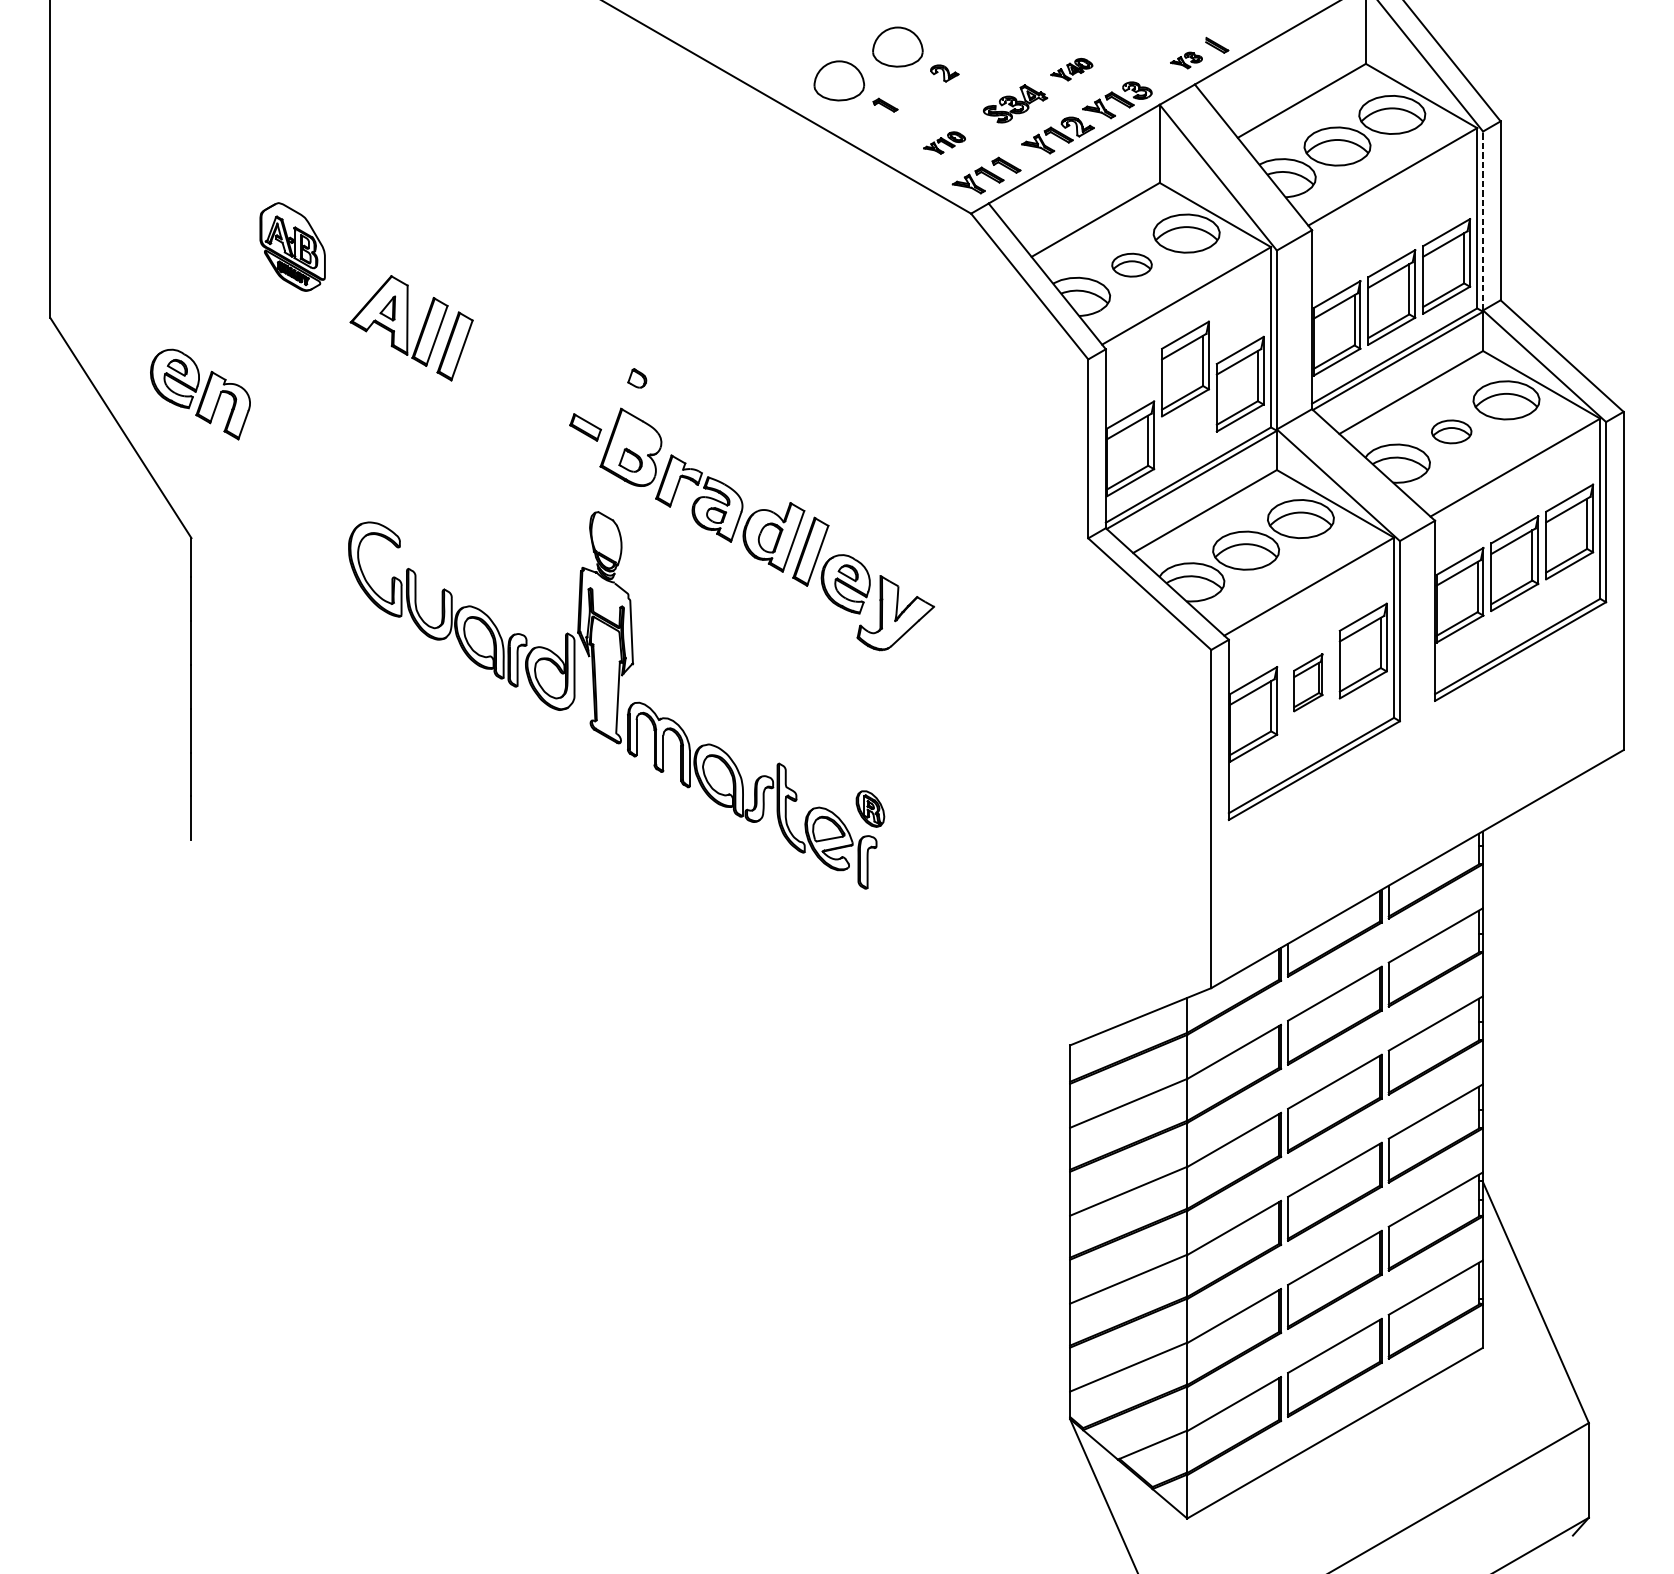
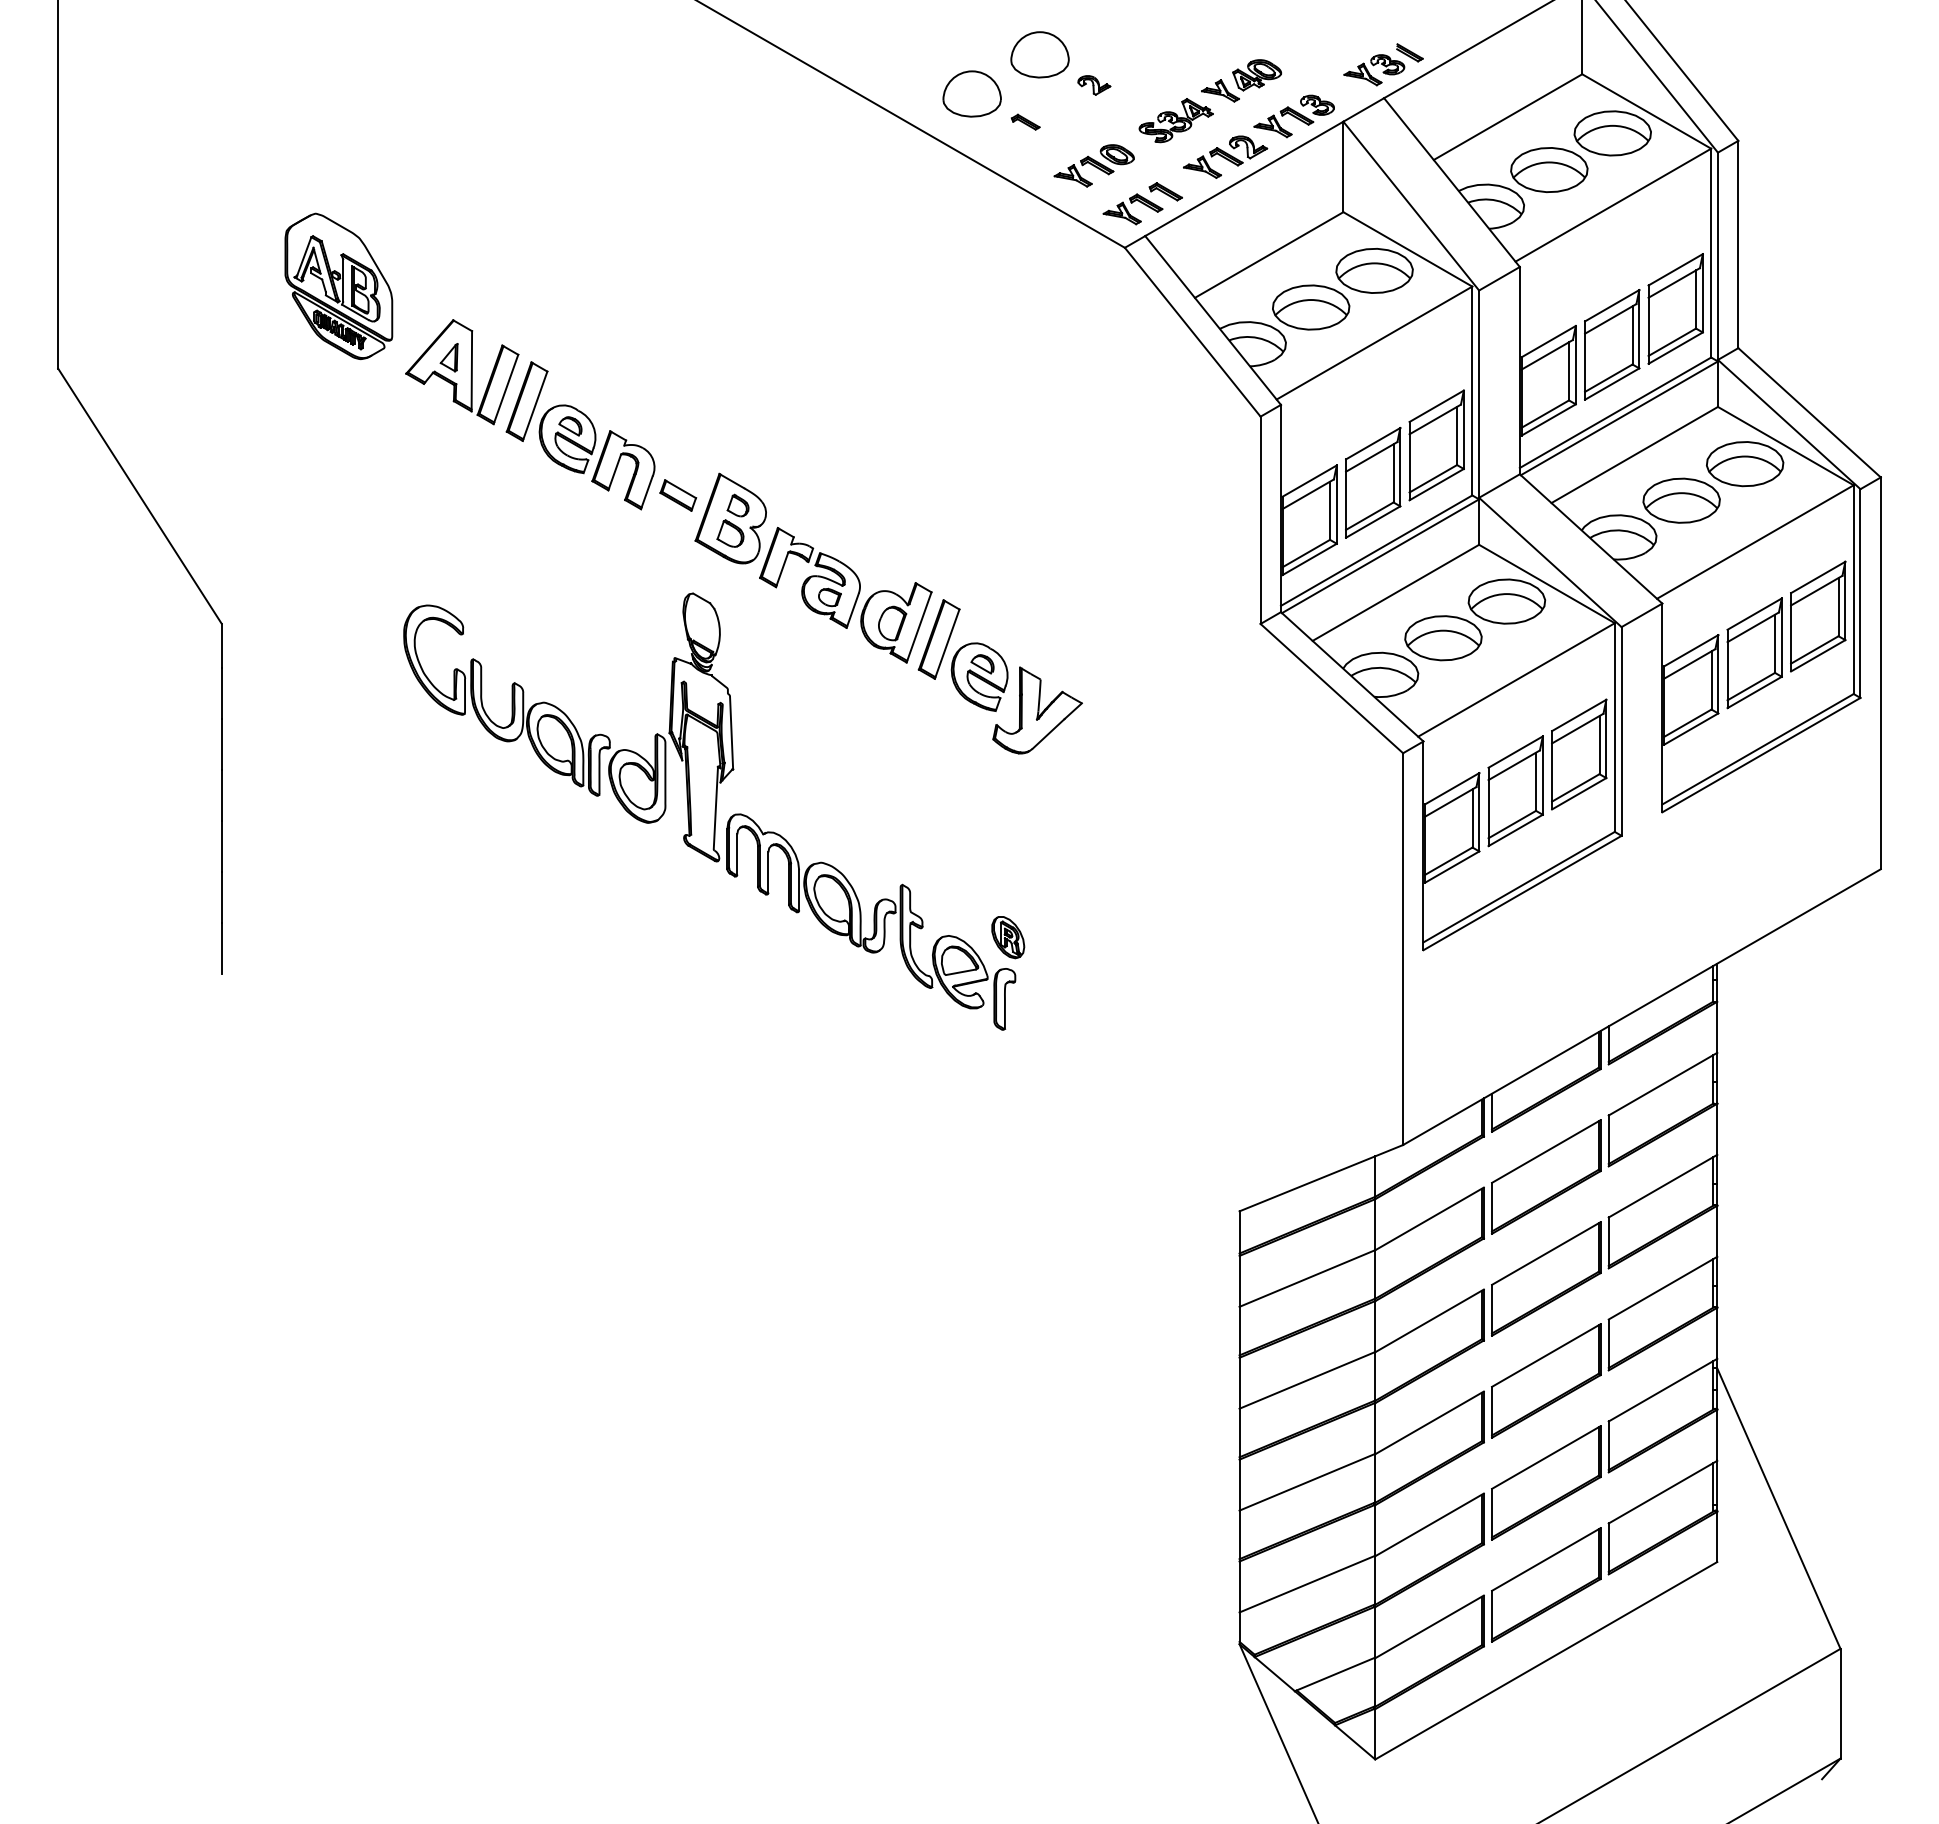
part: (1186, 60) -> (1374, 70), size x1.67
part: (1071, 69) -> (1241, 80), size x1.67
part: (944, 142) -> (1093, 165), size x1.67
line: (1482, 221) -> (1717, 256), dashed -> solid
part: (292, 247) -> (338, 286), size x1.43
part: (1132, 265) -> (1311, 307), size x1.67
part: (1185, 368) -> (1373, 482), moved
part: (636, 378) -> (737, 505), moved
part: (199, 394) -> (596, 457), moved
part: (1451, 431) -> (1681, 500), size x1.67
part: (1308, 682) -> (1515, 791), size x1.67

